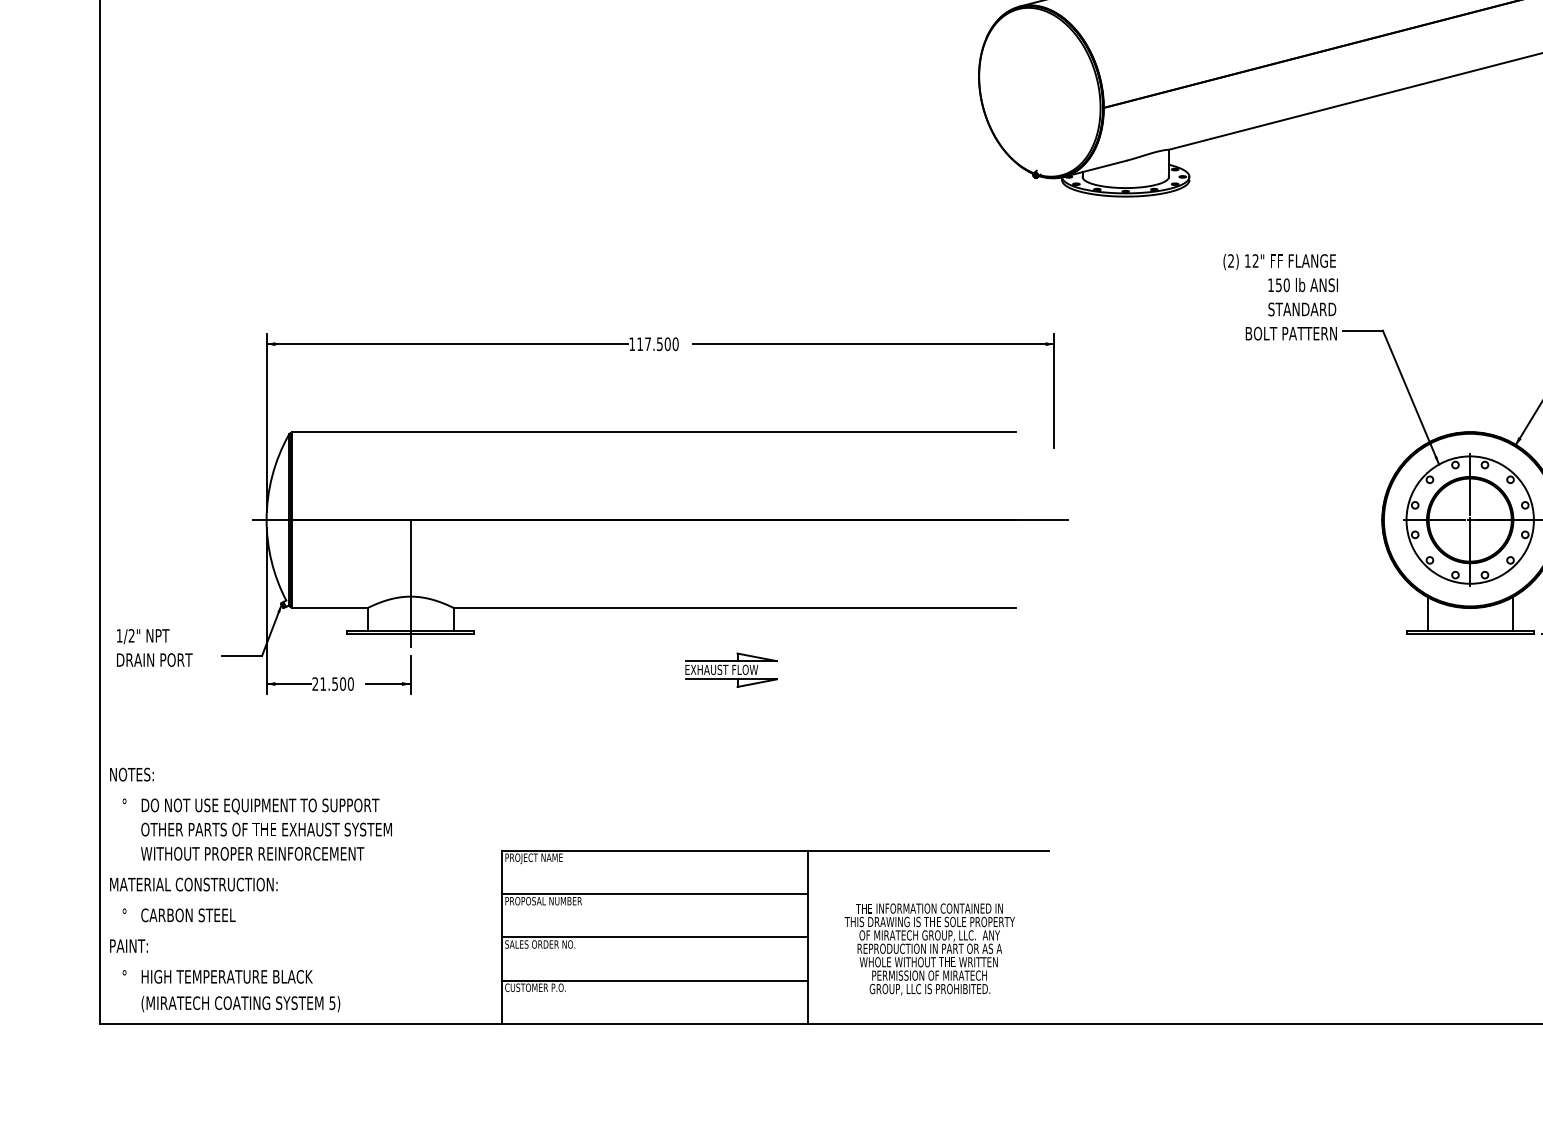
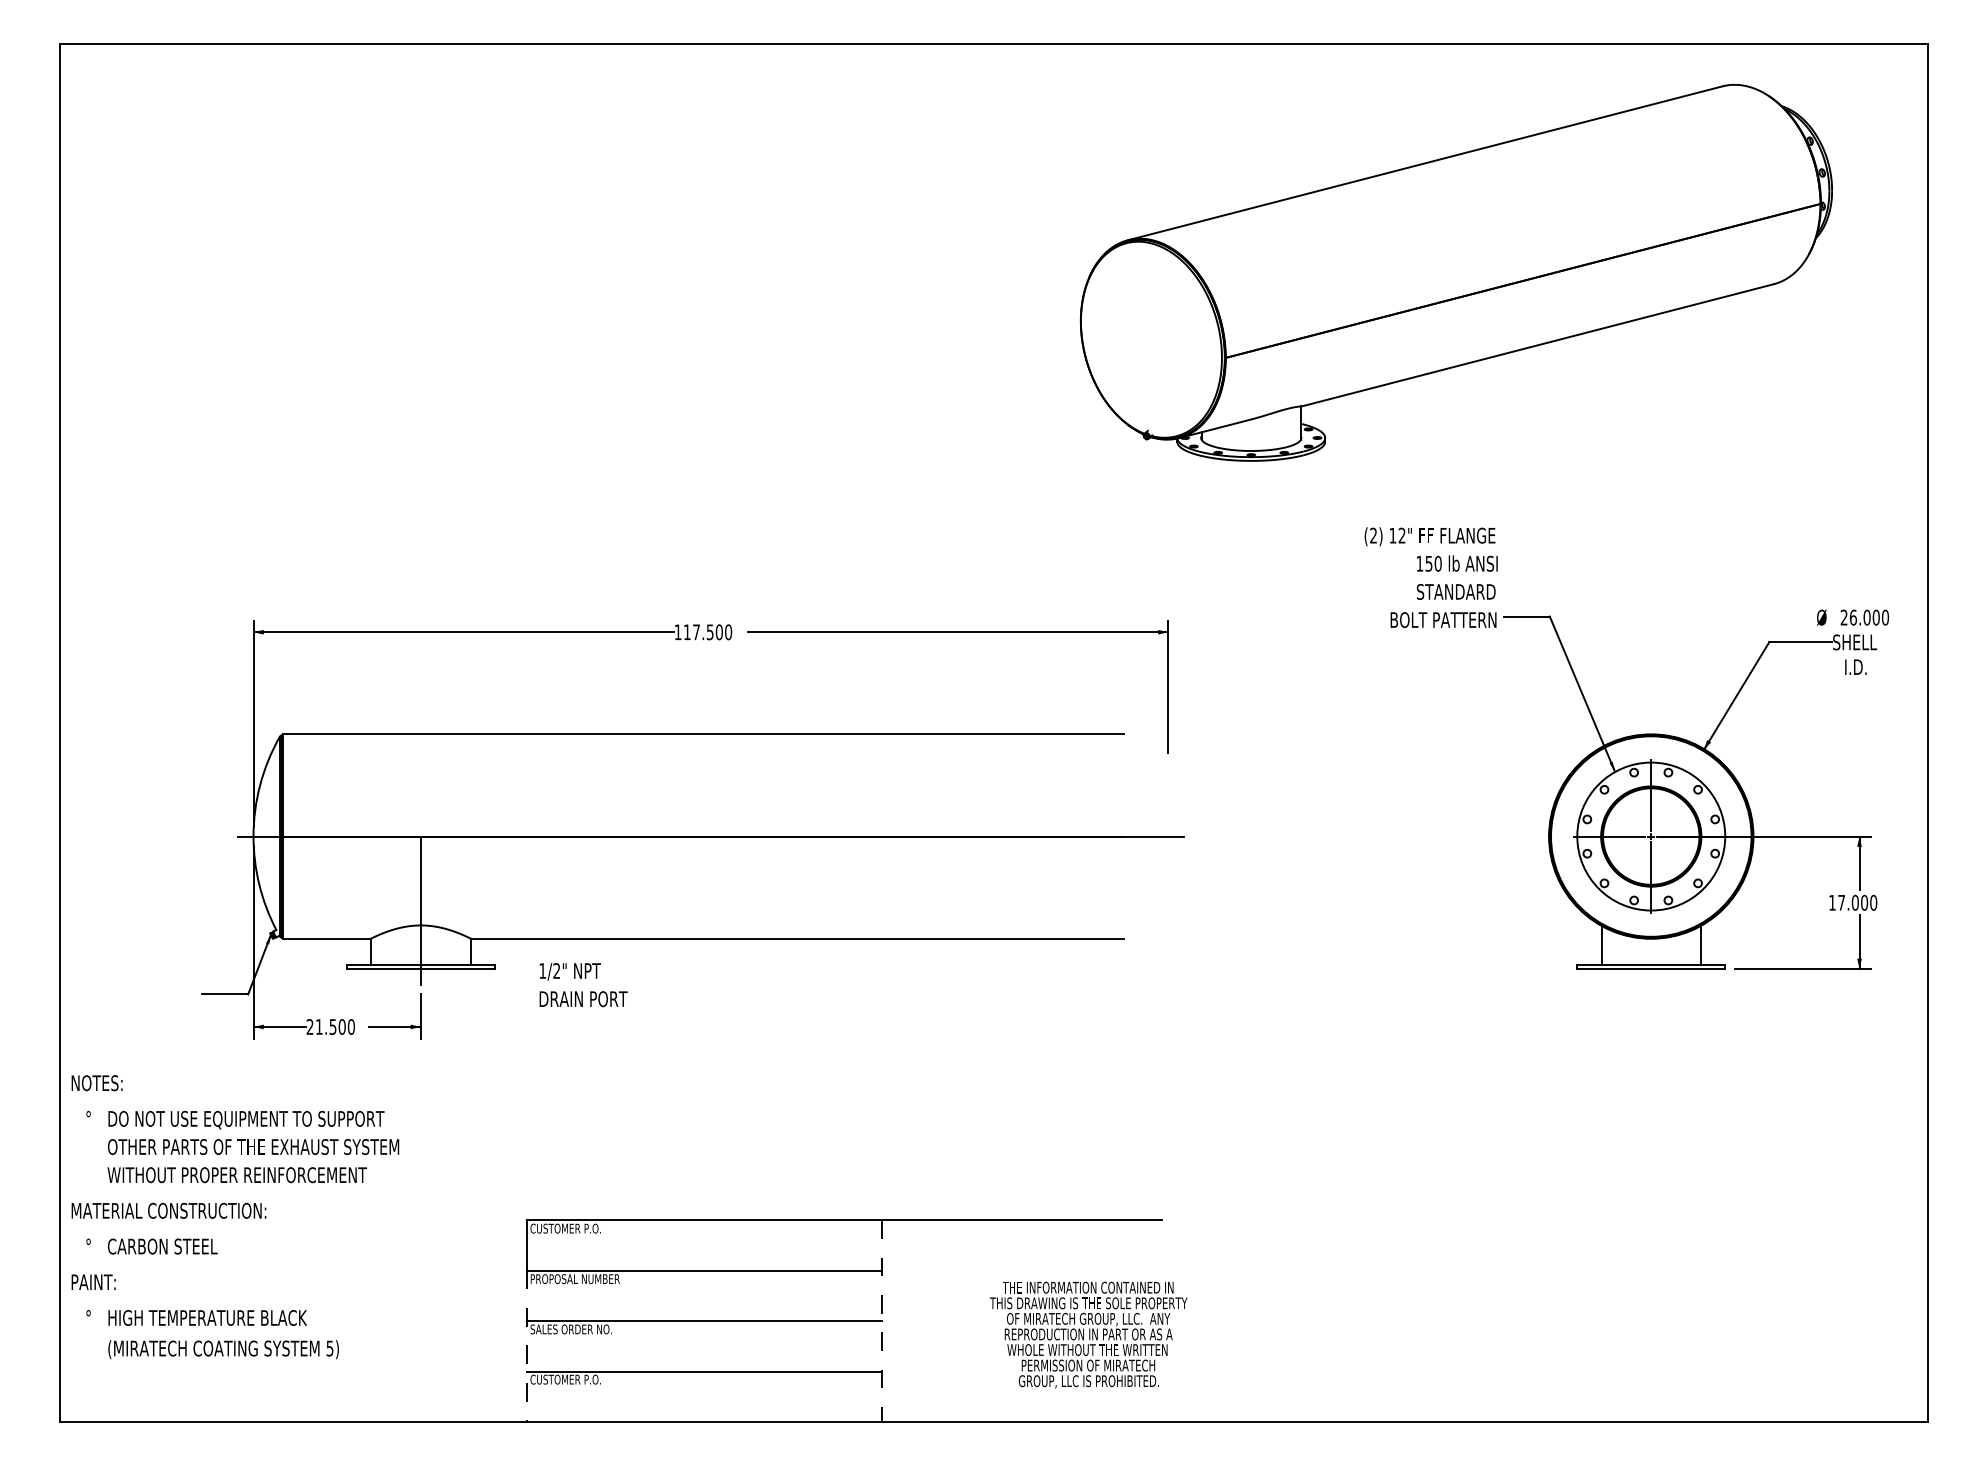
text: (154, 648) -> (583, 985), moved
part: (730, 669) -> (792, 1010), removed
text: (535, 858) -> (565, 1229), PROJECT NAME -> CUSTOMER P.O.
text: (251, 890) -> (235, 1217), moved
line: (807, 937) -> (881, 1321), solid -> dashed
text: (929, 948) -> (1088, 1334), moved
line: (501, 959) -> (526, 1346), solid -> dashed

